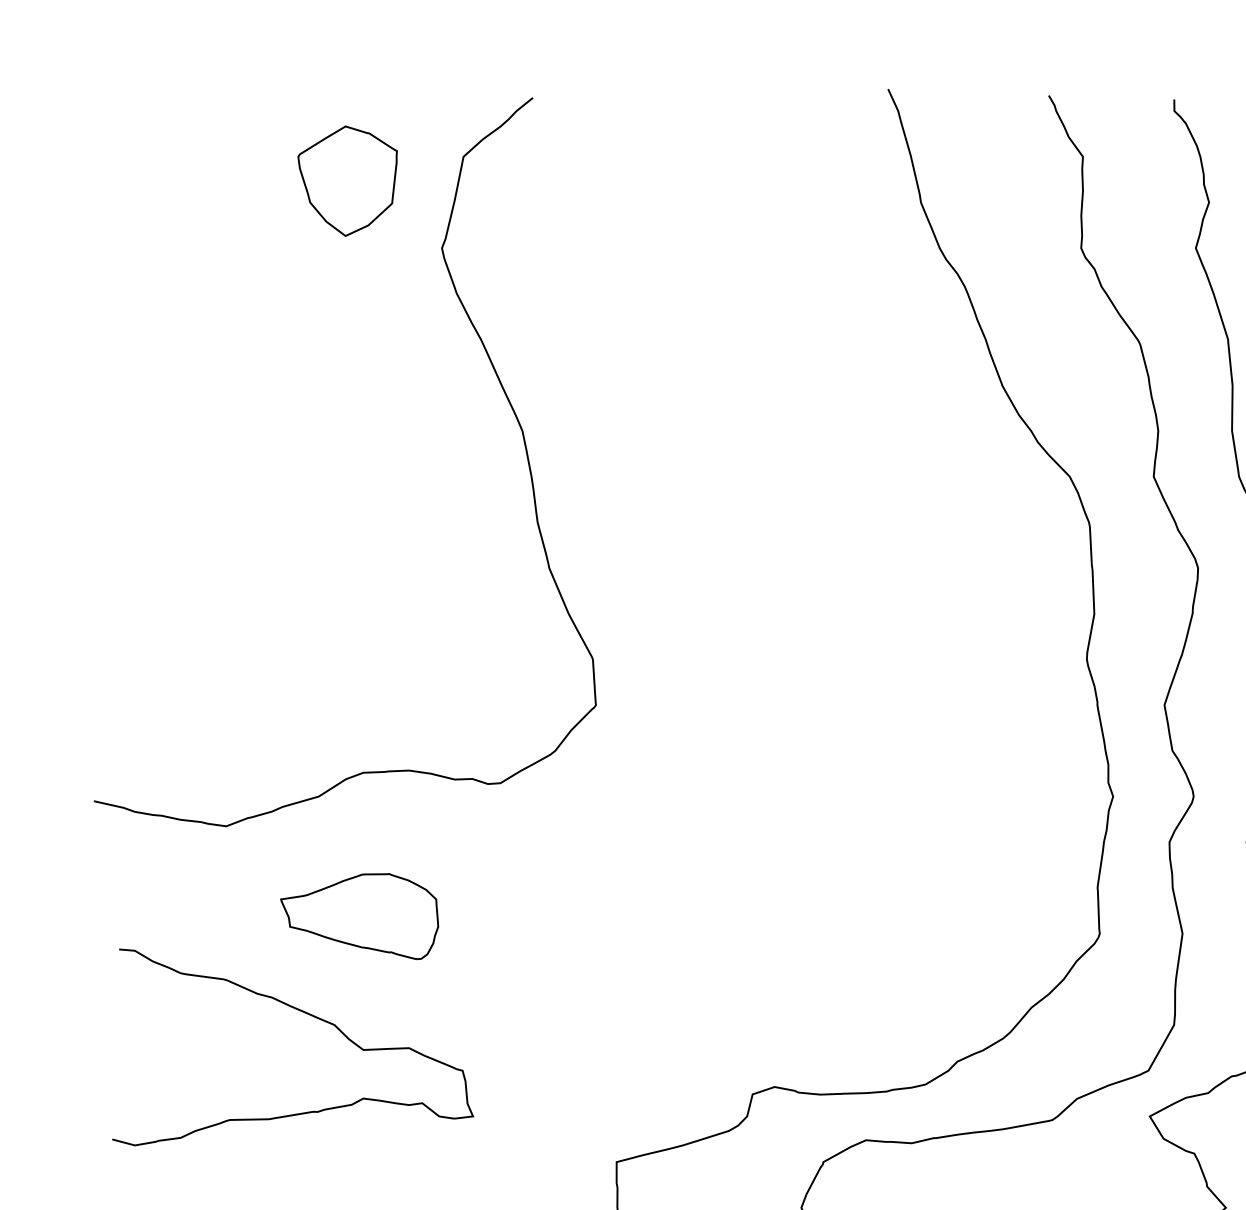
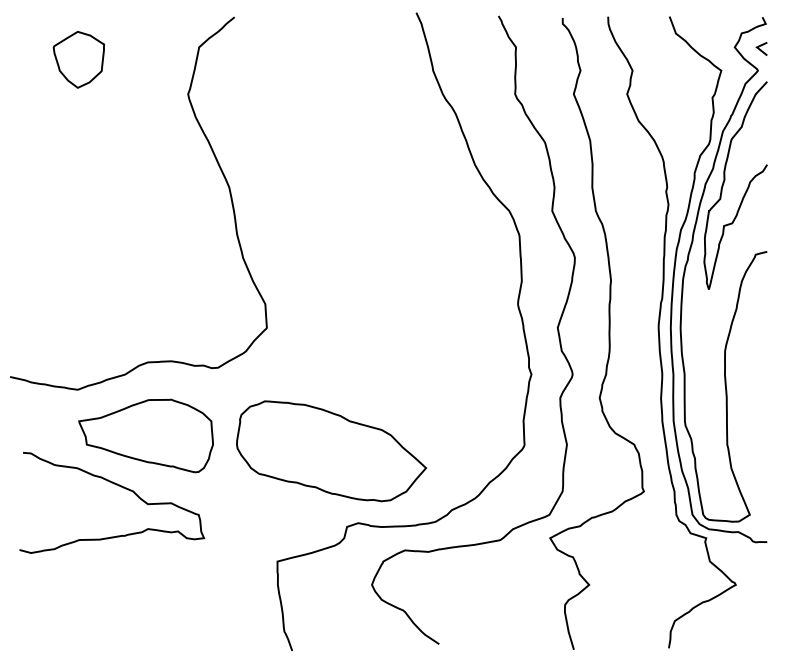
part: (346, 180) -> (78, 59), moved
part: (358, 915) -> (145, 435), size x1.67
part: (722, 946) -> (331, 451), added

